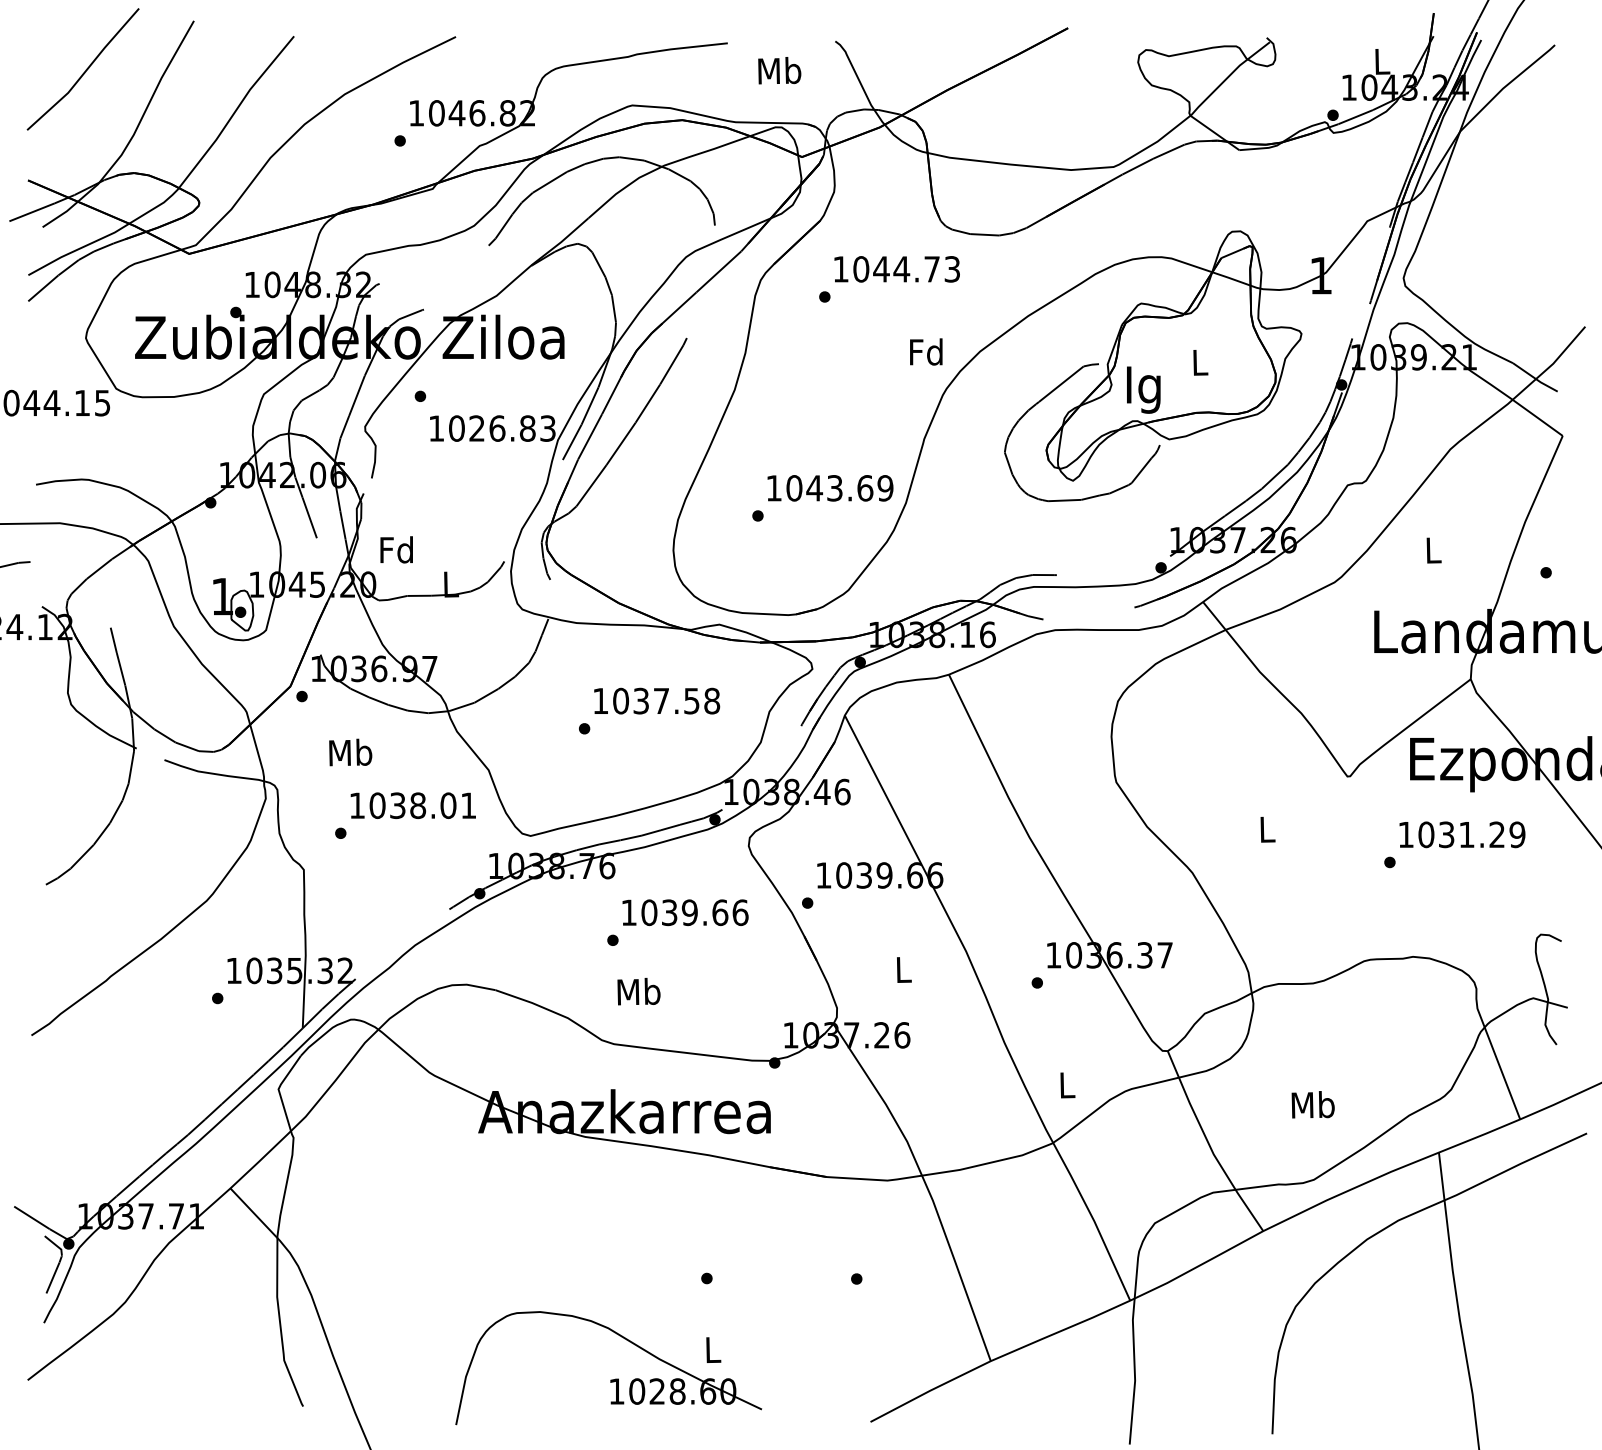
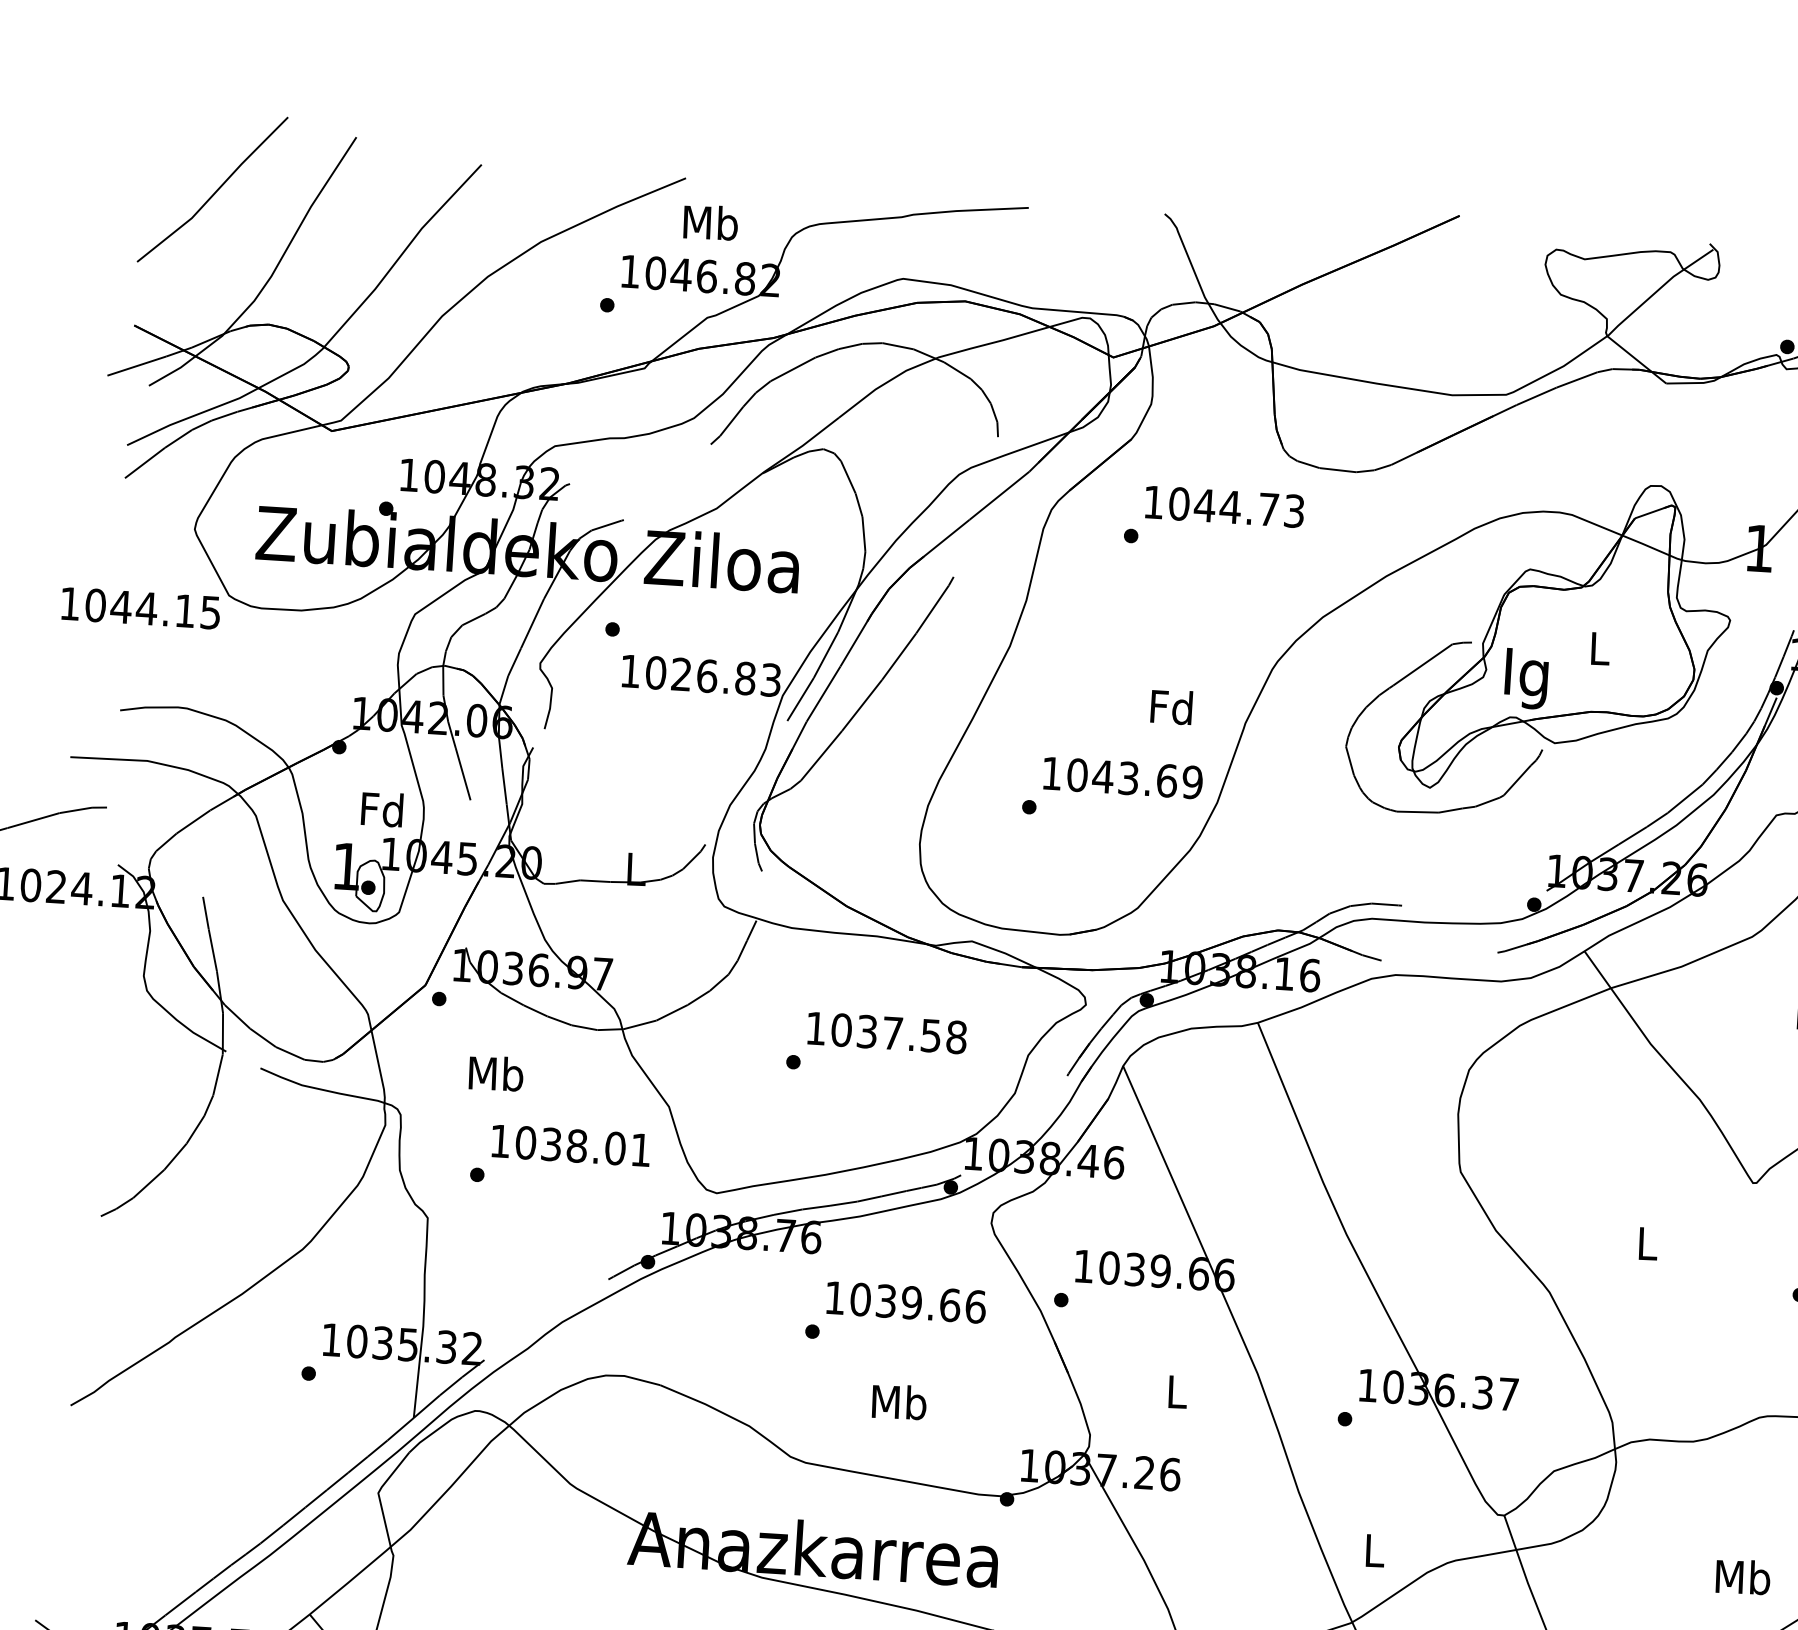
text: (779, 70) -> (710, 222), moved
text: (926, 351) -> (1171, 706), moved
text: (396, 549) -> (382, 808), moved
text: (638, 991) -> (898, 1401), moved
text: (1312, 1104) -> (1742, 1576), moved

